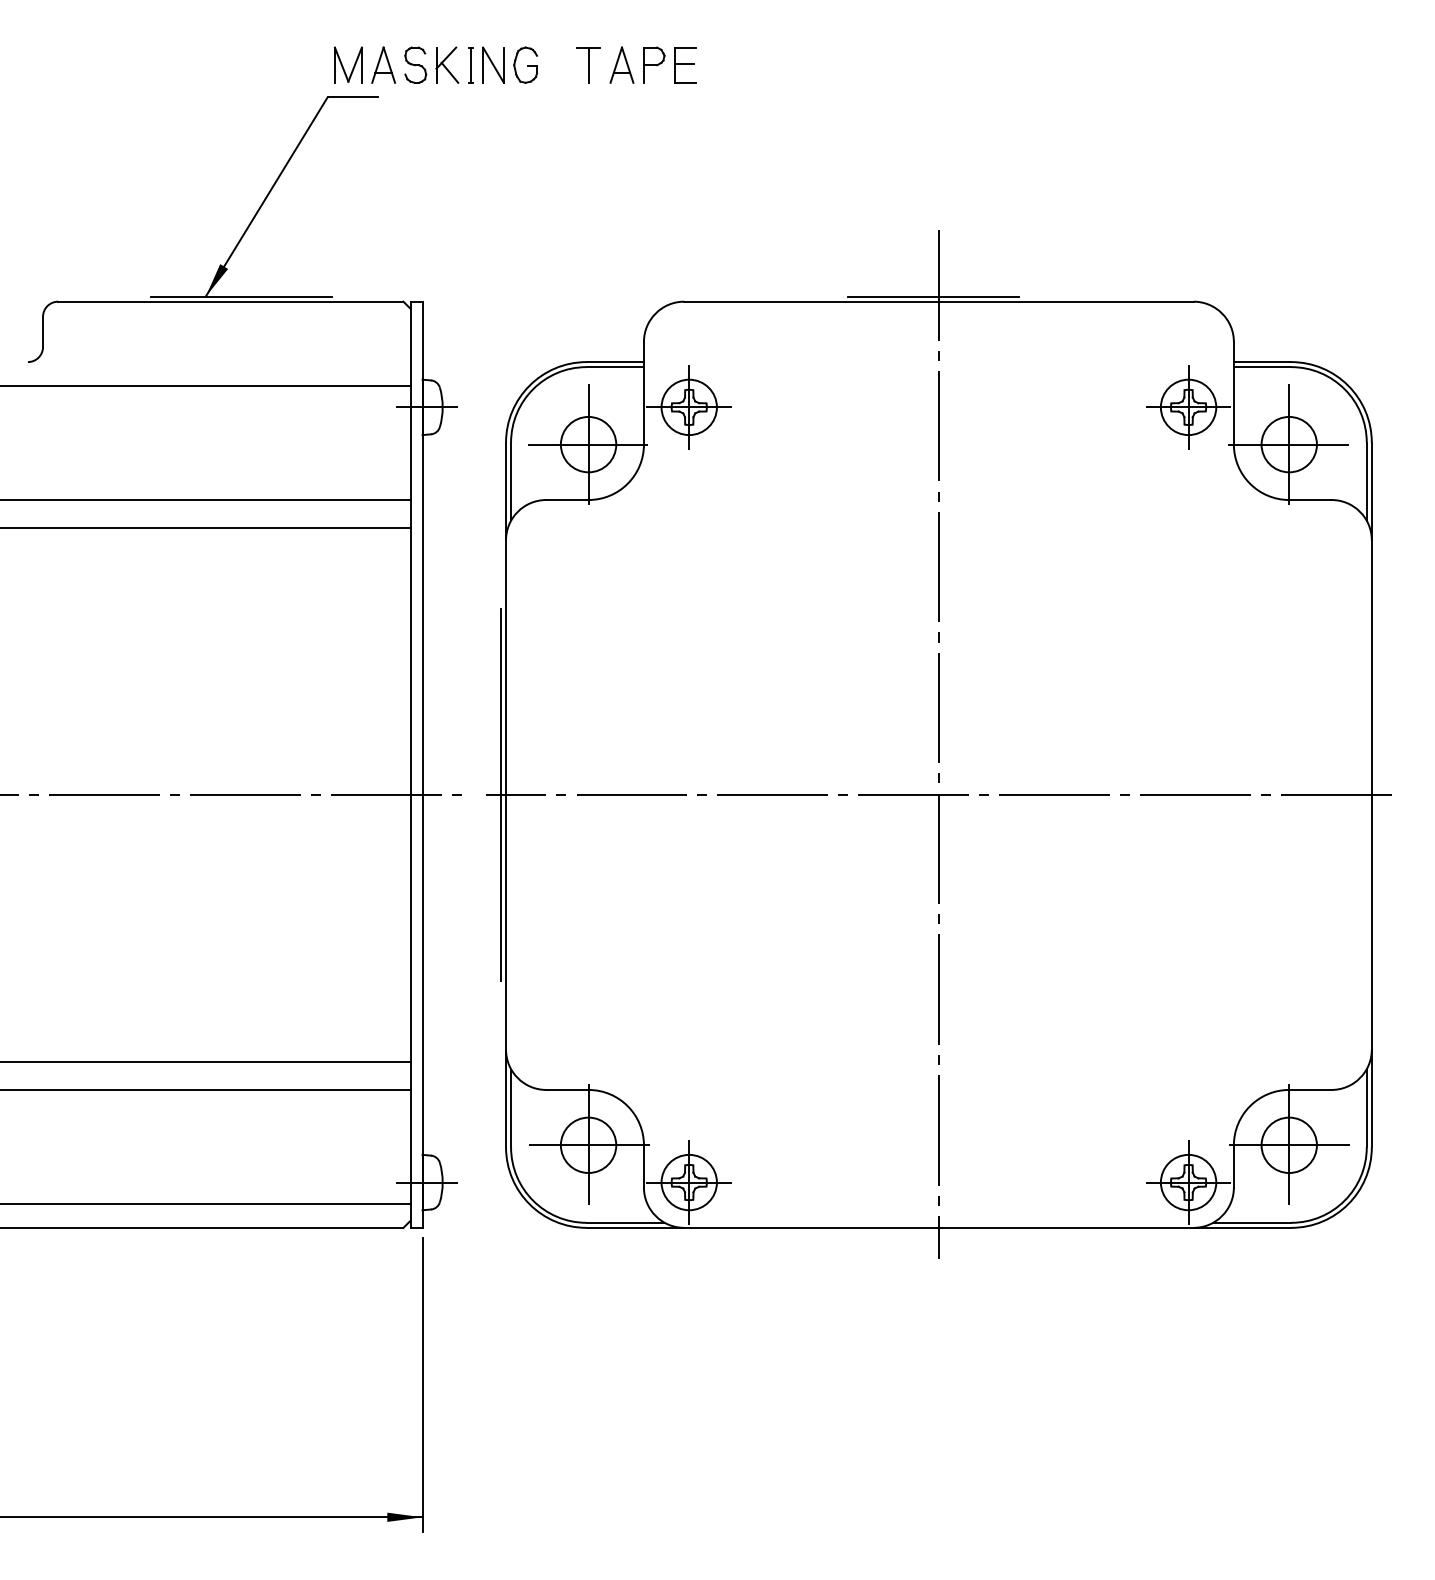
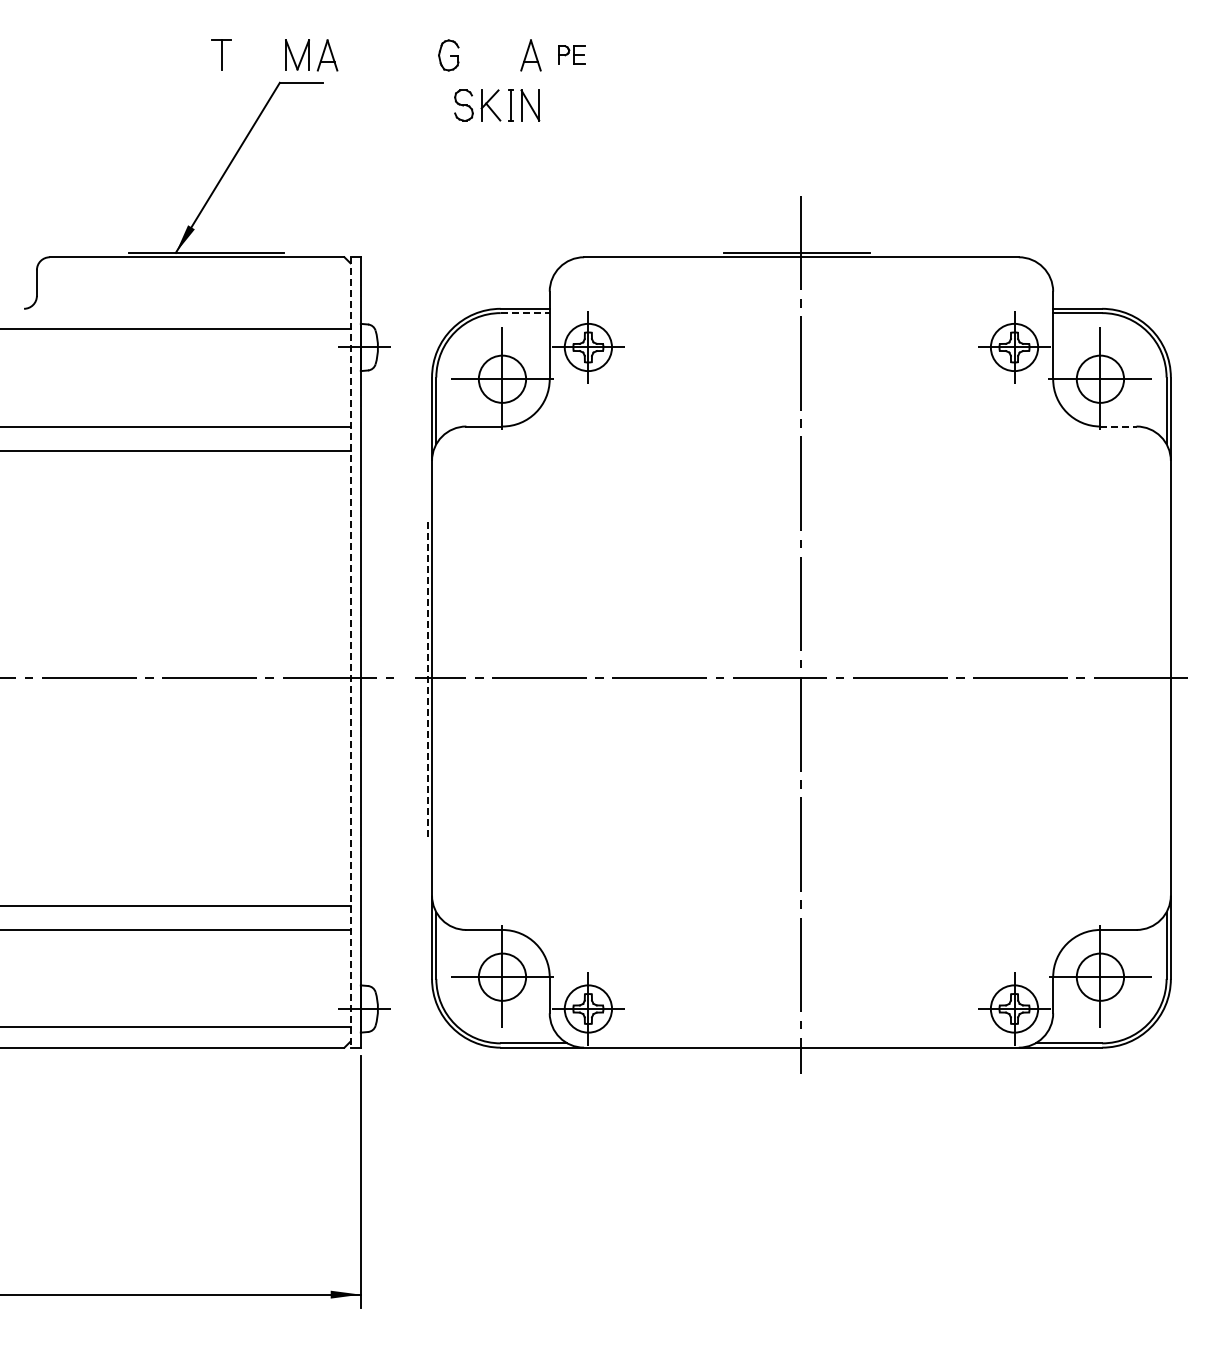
part: (588, 64) -> (221, 54), moved
part: (669, 64) -> (571, 54), size x0.6
part: (449, 69) -> (492, 109), moved
line: (615, 367) -> (525, 313), solid -> dashed
line: (1310, 499) -> (1118, 426), solid -> dashed
line: (410, 764) -> (350, 652), solid -> dashed
line: (500, 795) -> (427, 678), solid -> dashed

